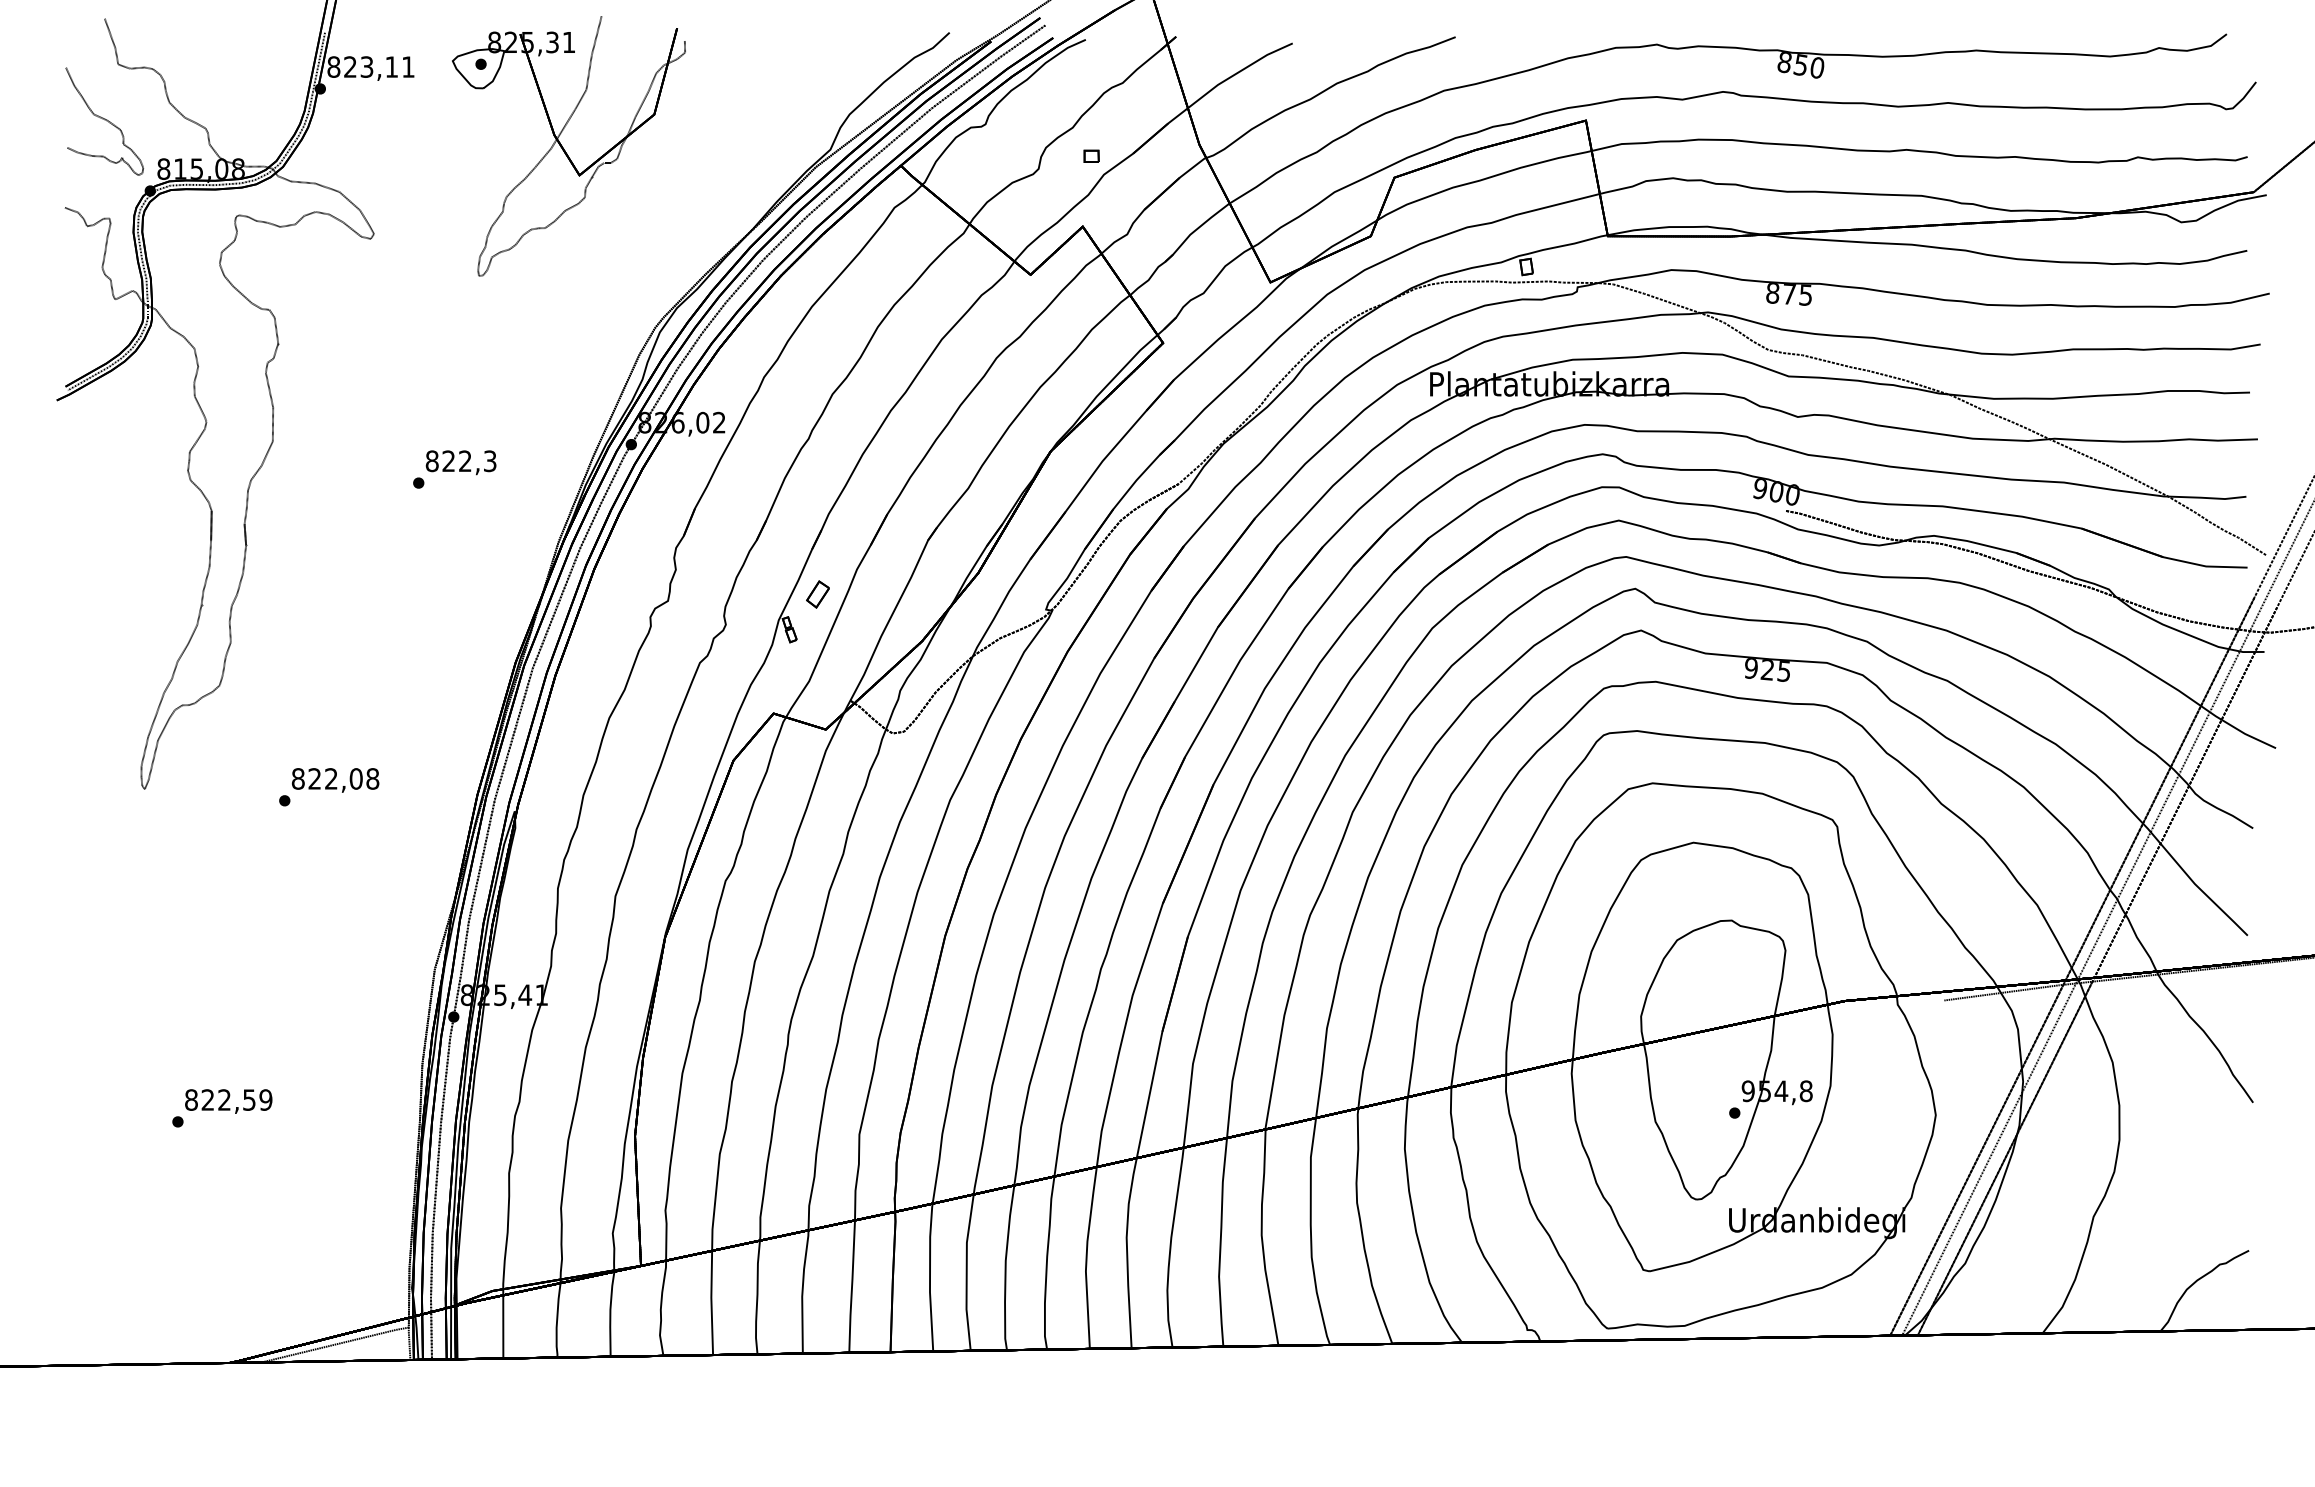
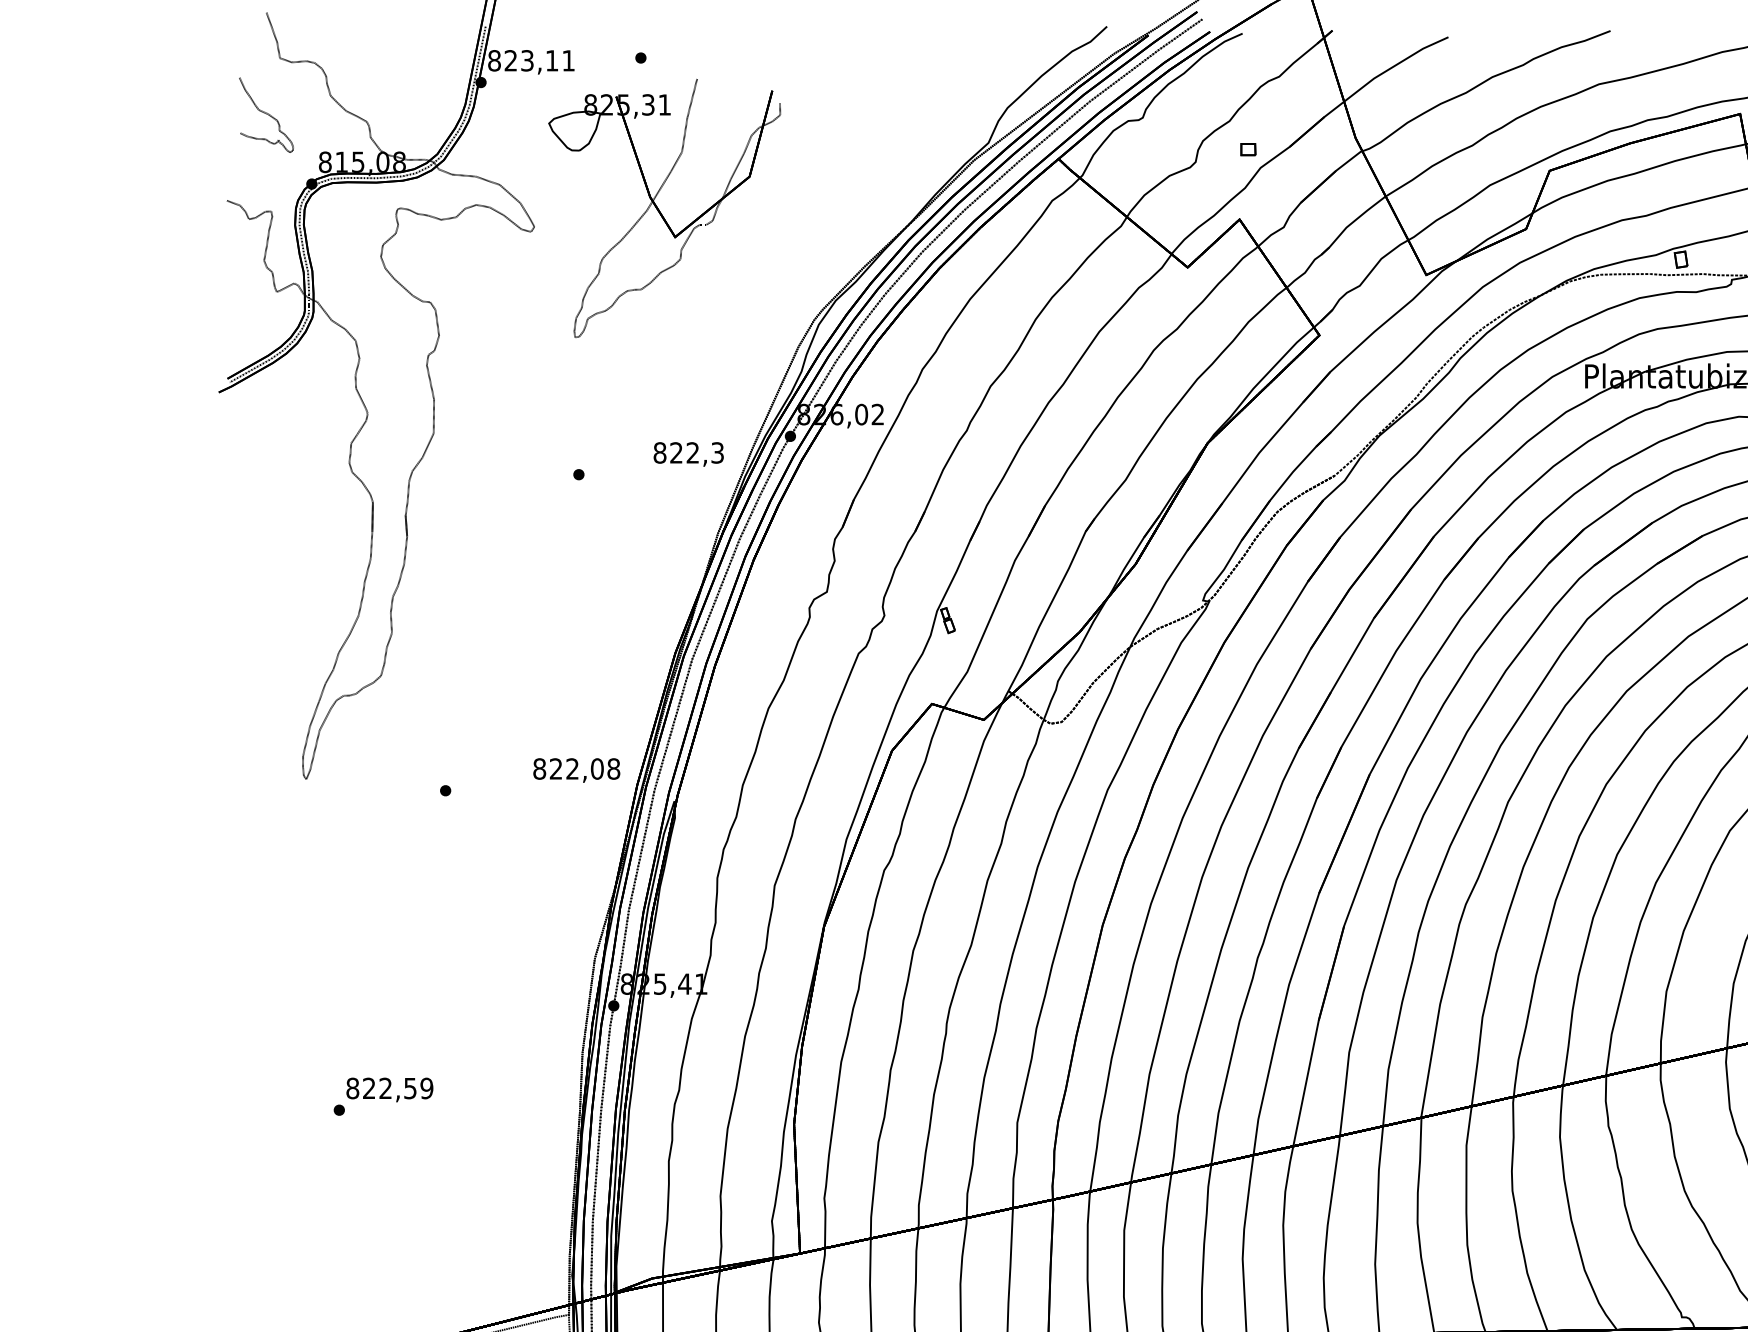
part: (104, 121) -> (266, 114), size x0.7
part: (568, 146) -> (664, 208), moved
text: (460, 462) -> (688, 454), moved
part: (817, 594) -> (975, 585), removed
text: (335, 780) -> (576, 770), moved

